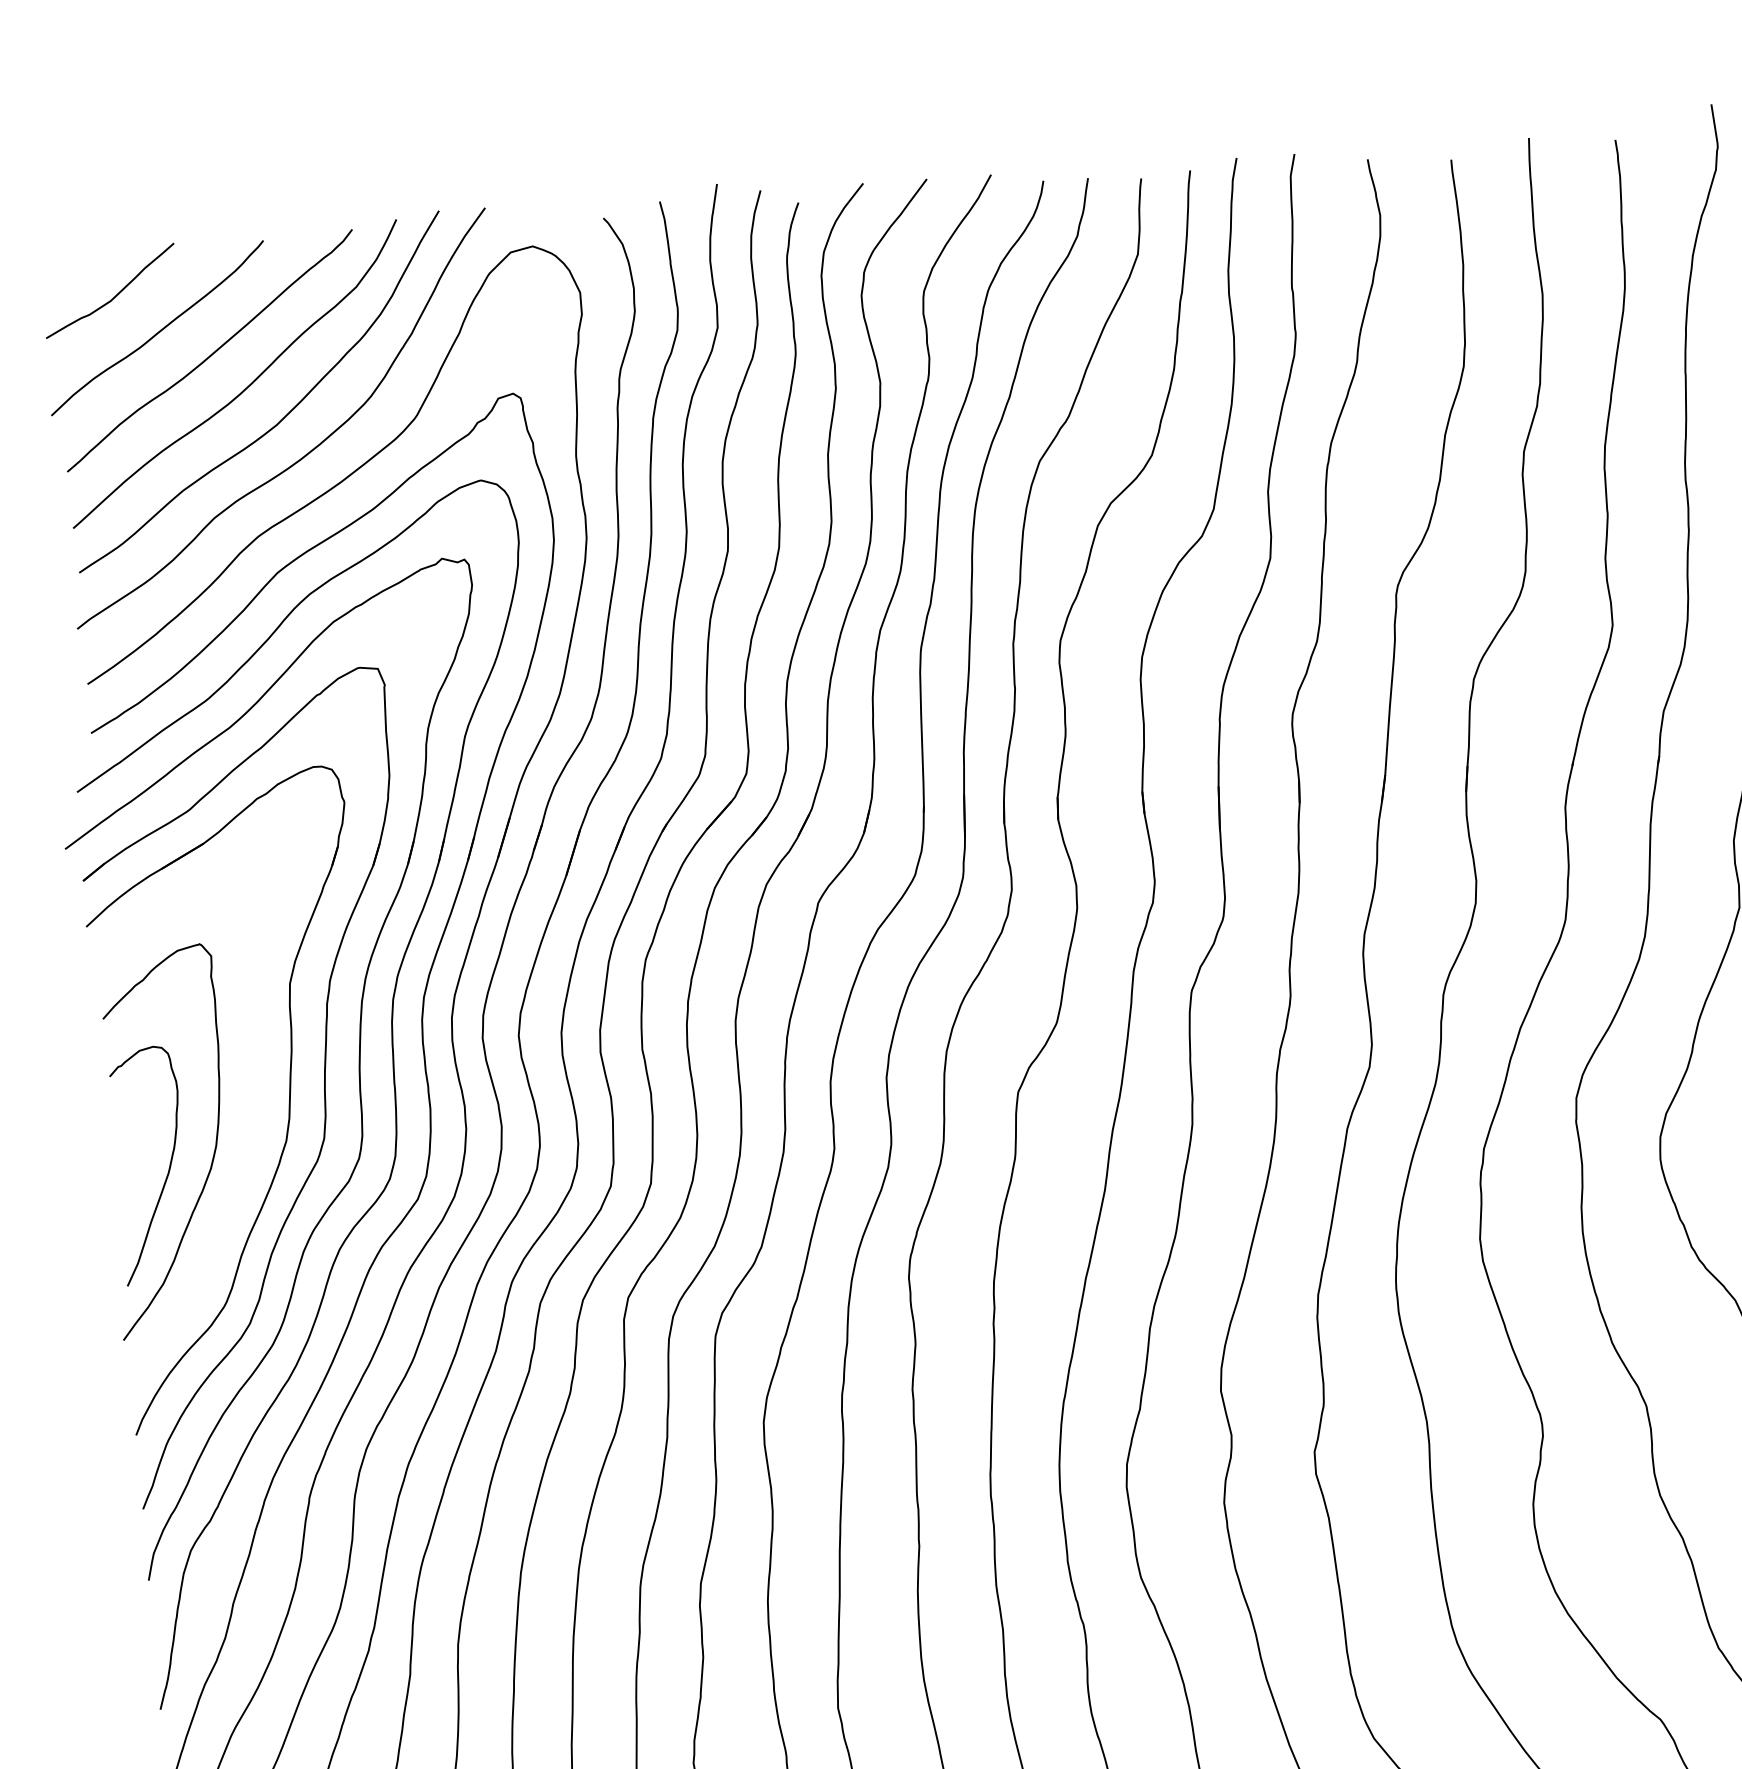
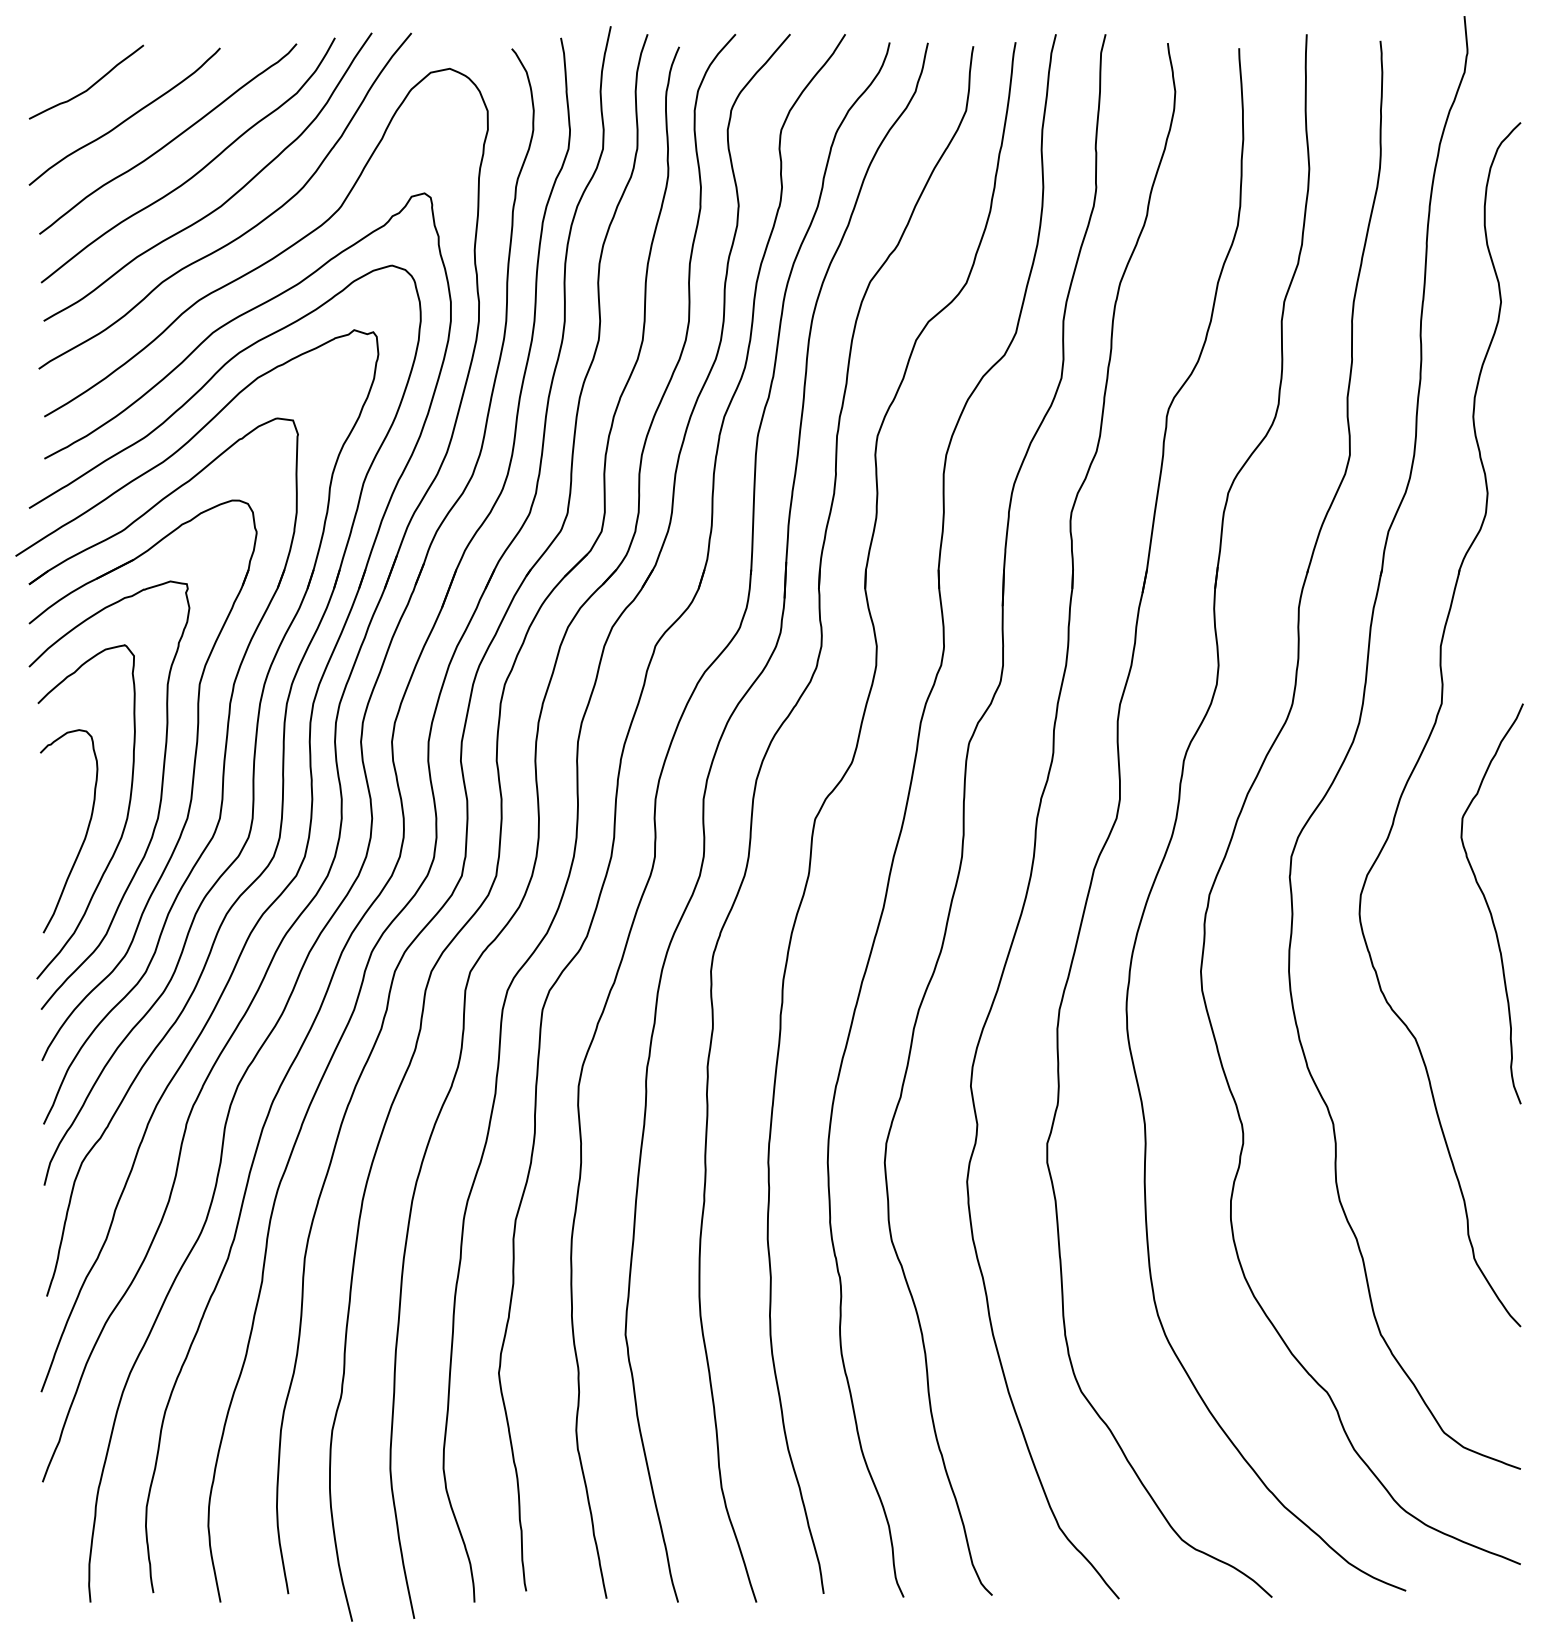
curve: (252, 1123) -> (159, 801), added

